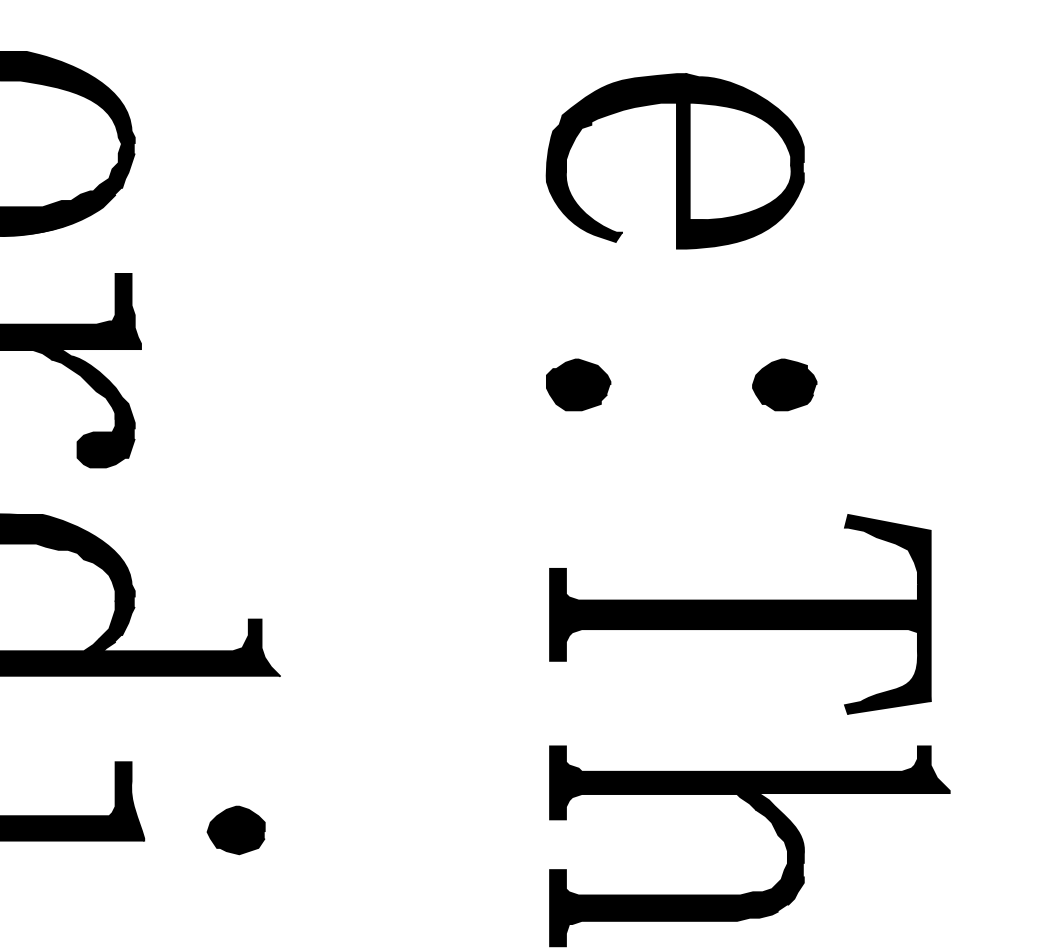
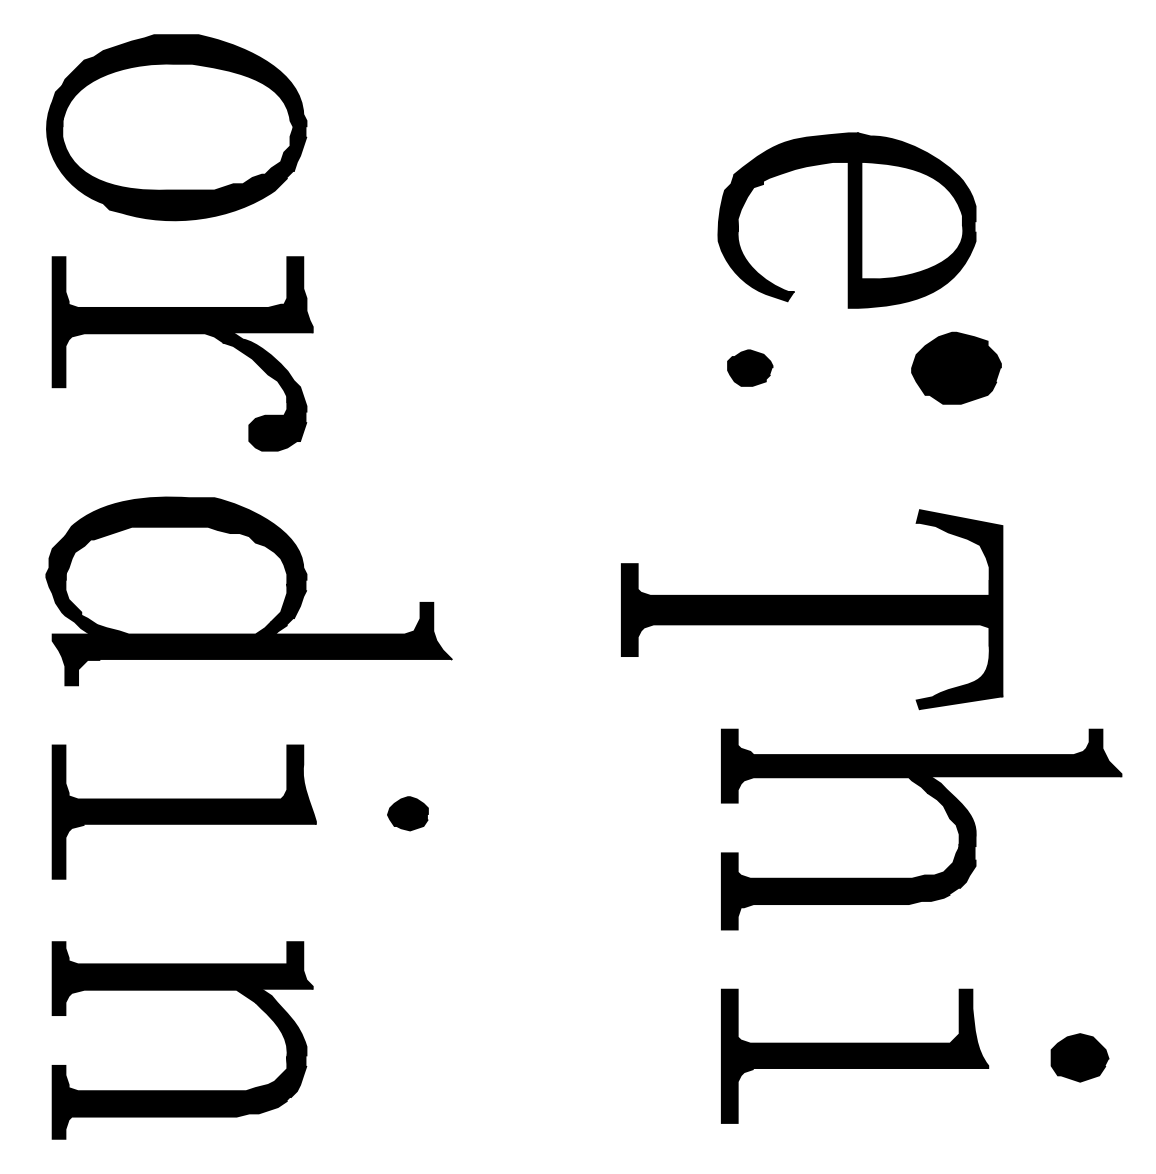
part: (674, 161) -> (846, 220), moved
part: (577, 384) -> (749, 367), size x0.7
part: (784, 384) -> (956, 367), size x1.4
part: (740, 614) -> (812, 609), moved
part: (235, 830) -> (407, 813), size x0.7

